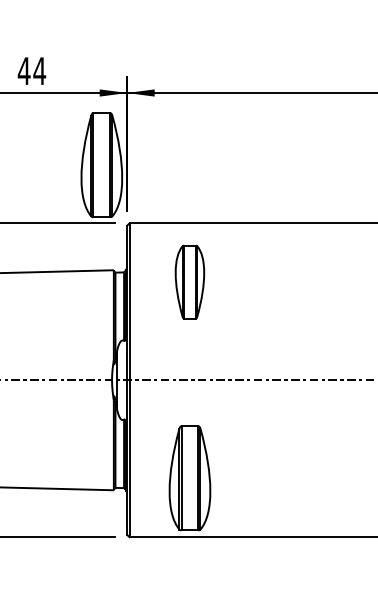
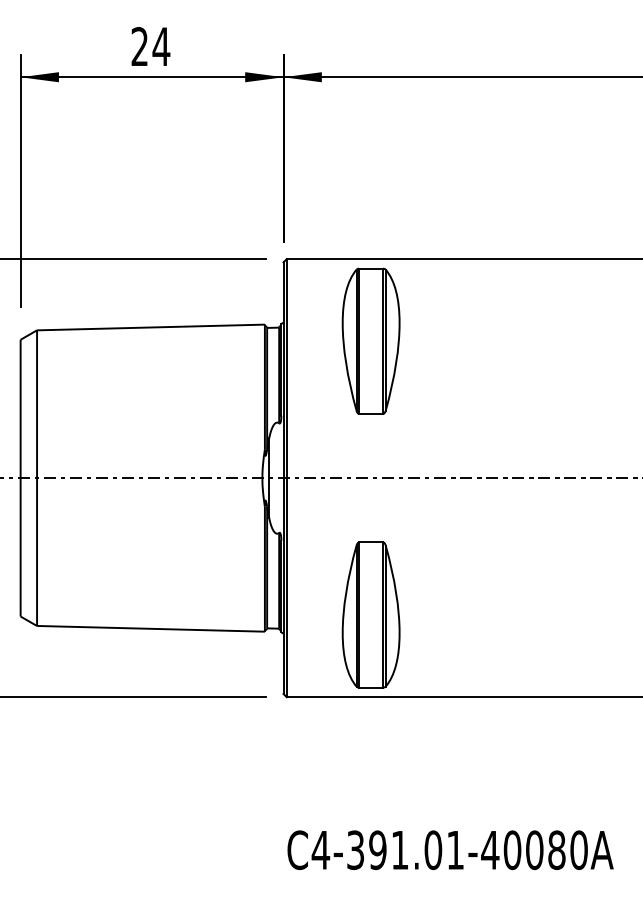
text: (24, 70) -> (139, 46), 44 -> 24
part: (101, 164) -> (247, 177), removed
part: (189, 281) -> (370, 340), size x1.43

